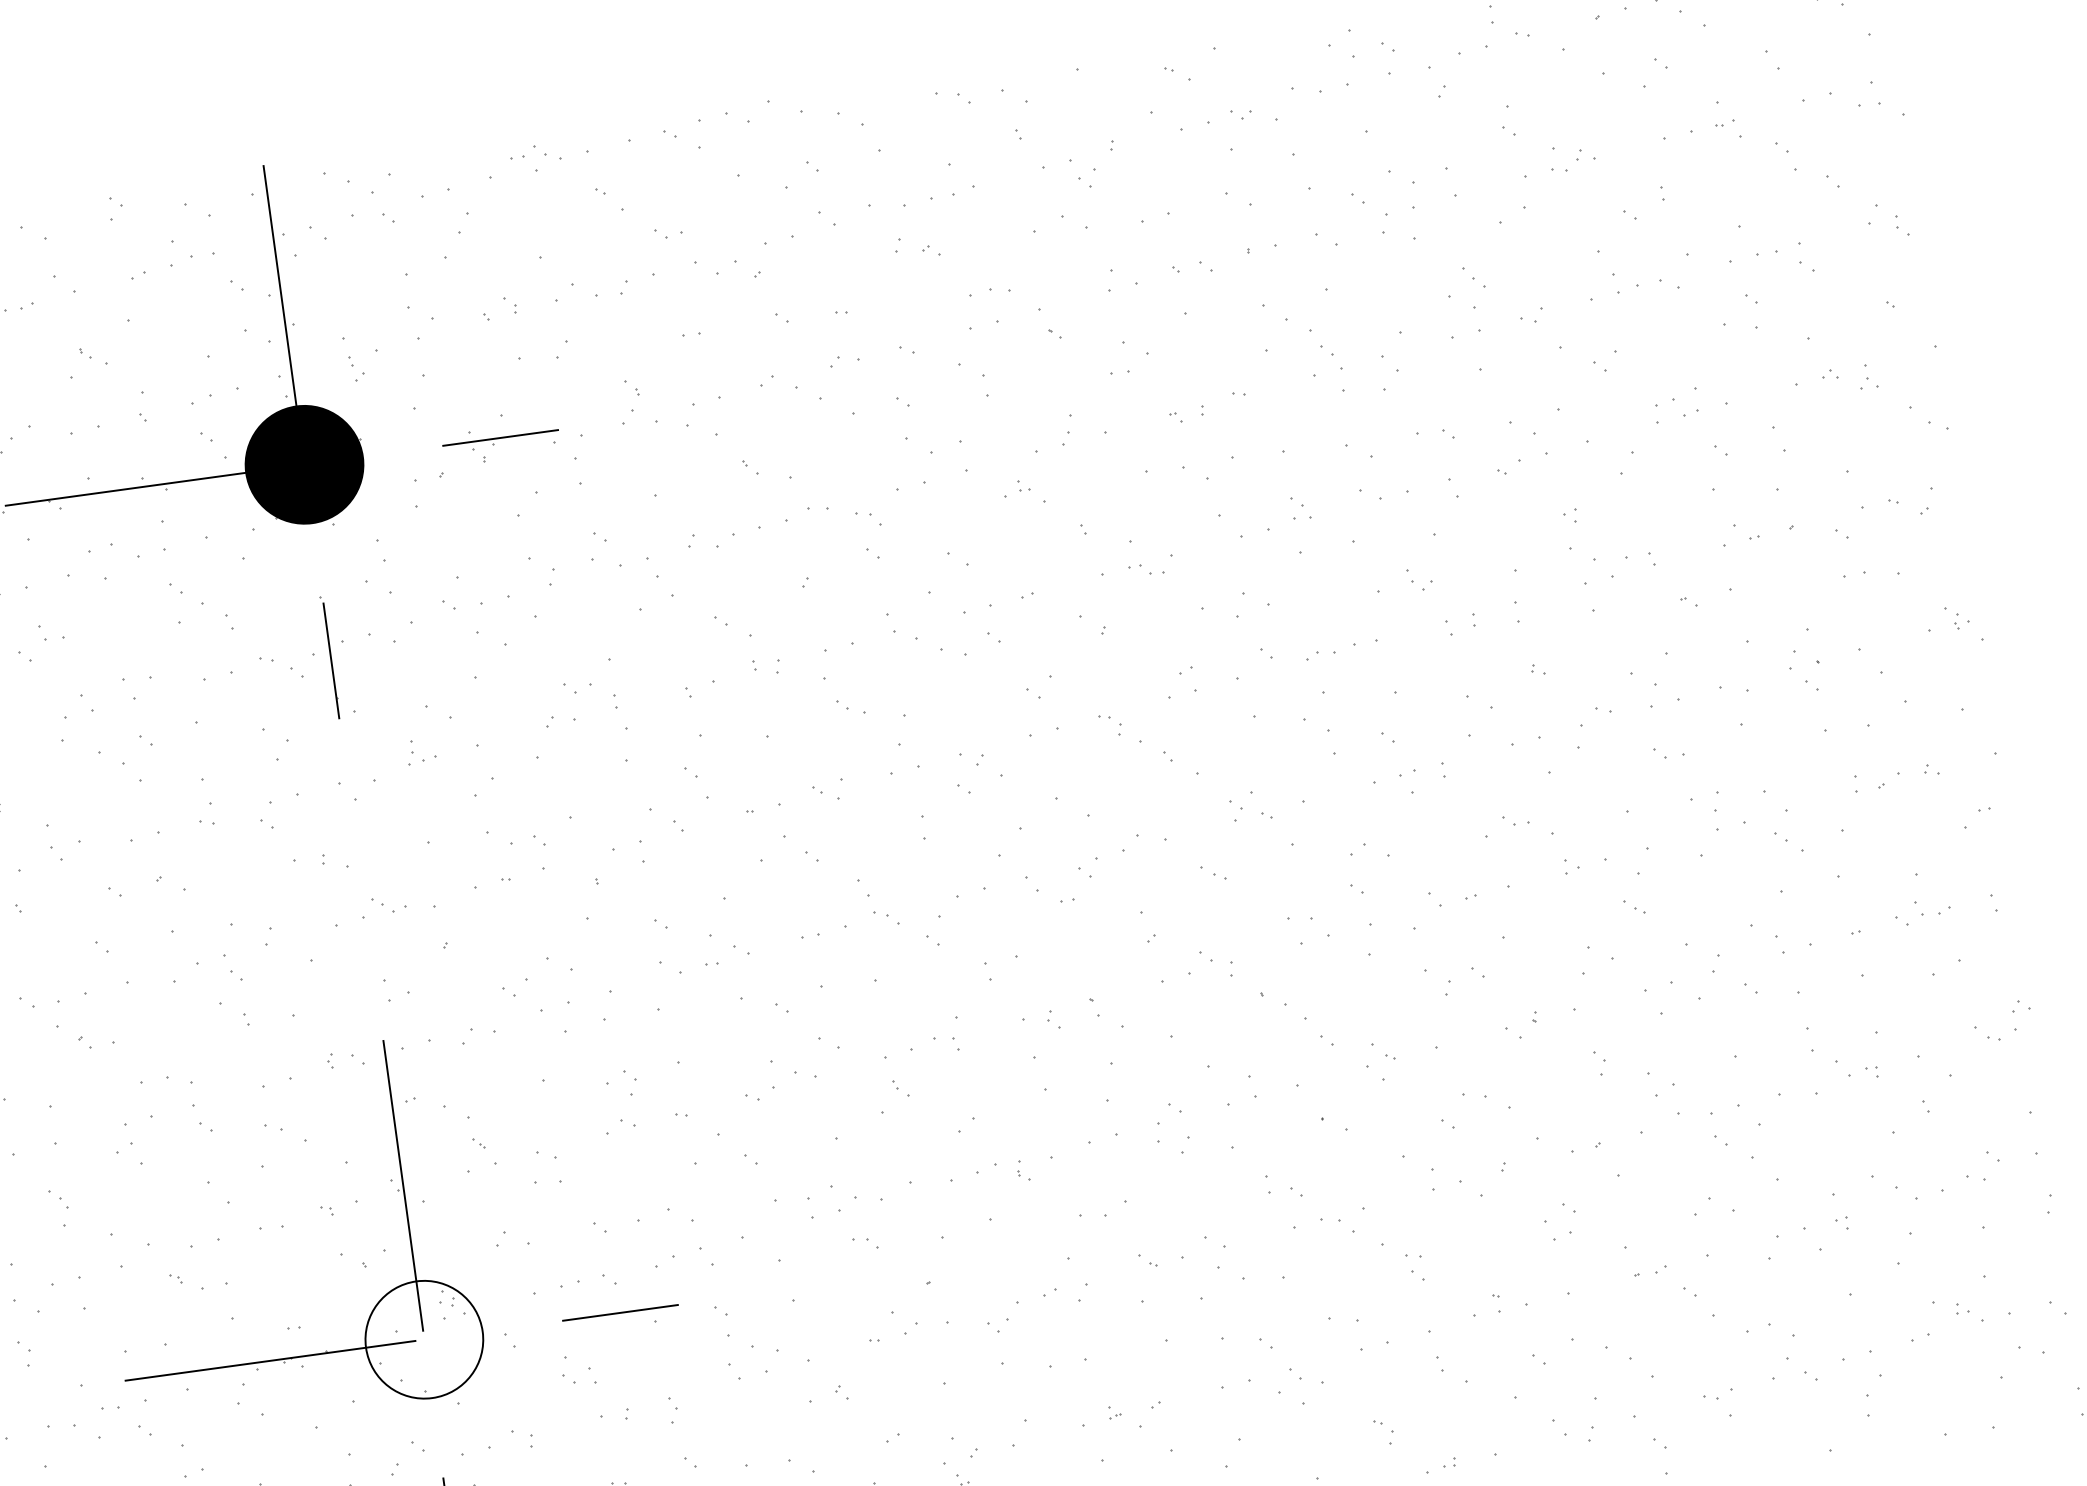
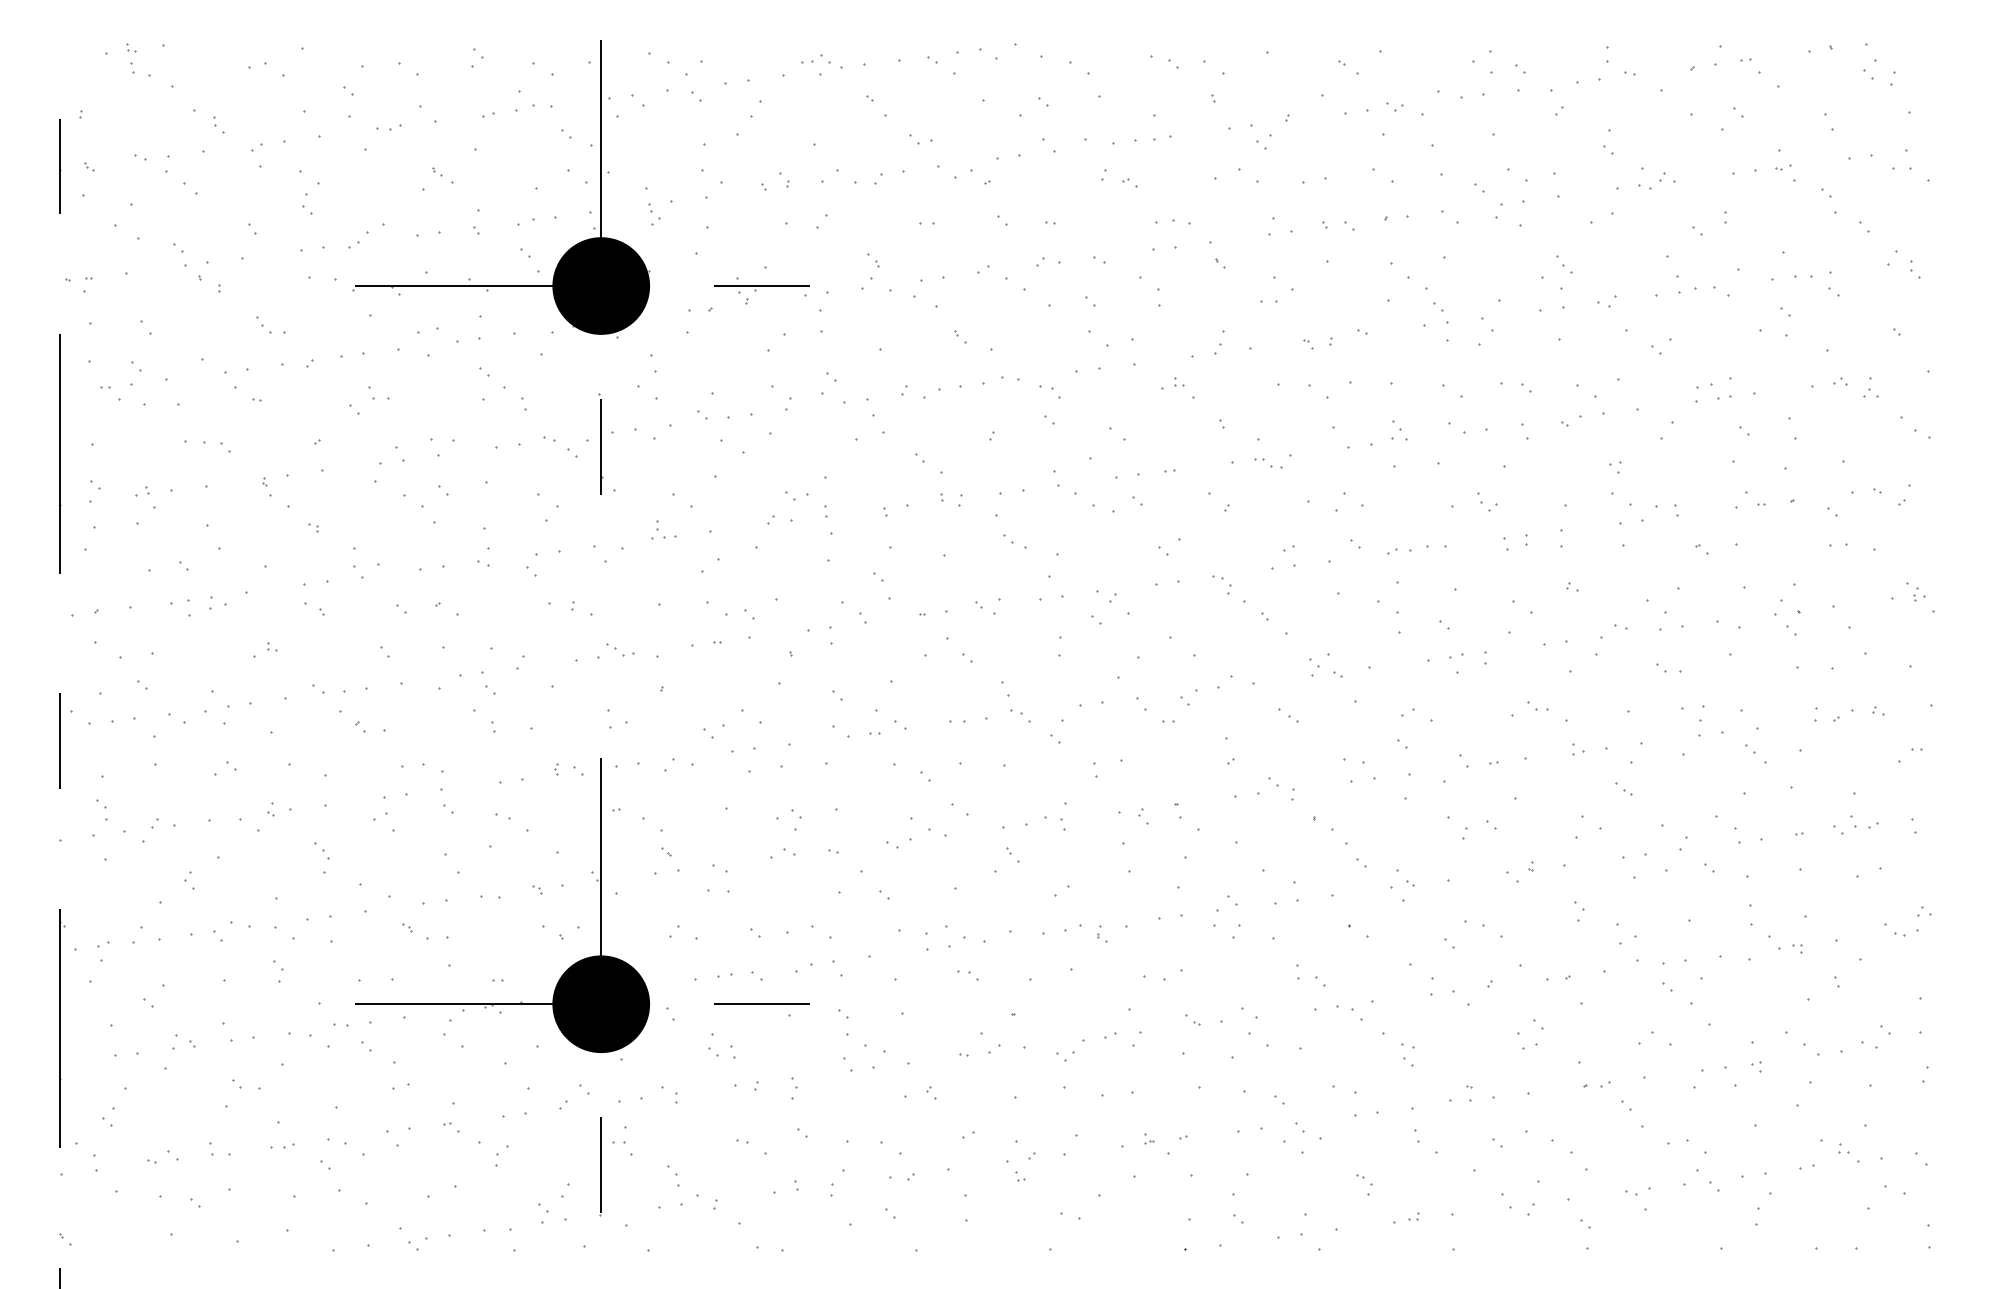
fill: (424, 1339) -> (601, 1004), added

